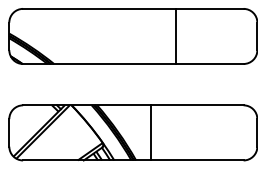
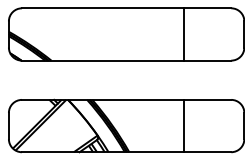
line: (176, 36) -> (184, 34), moved
line: (151, 132) -> (184, 125), moved

